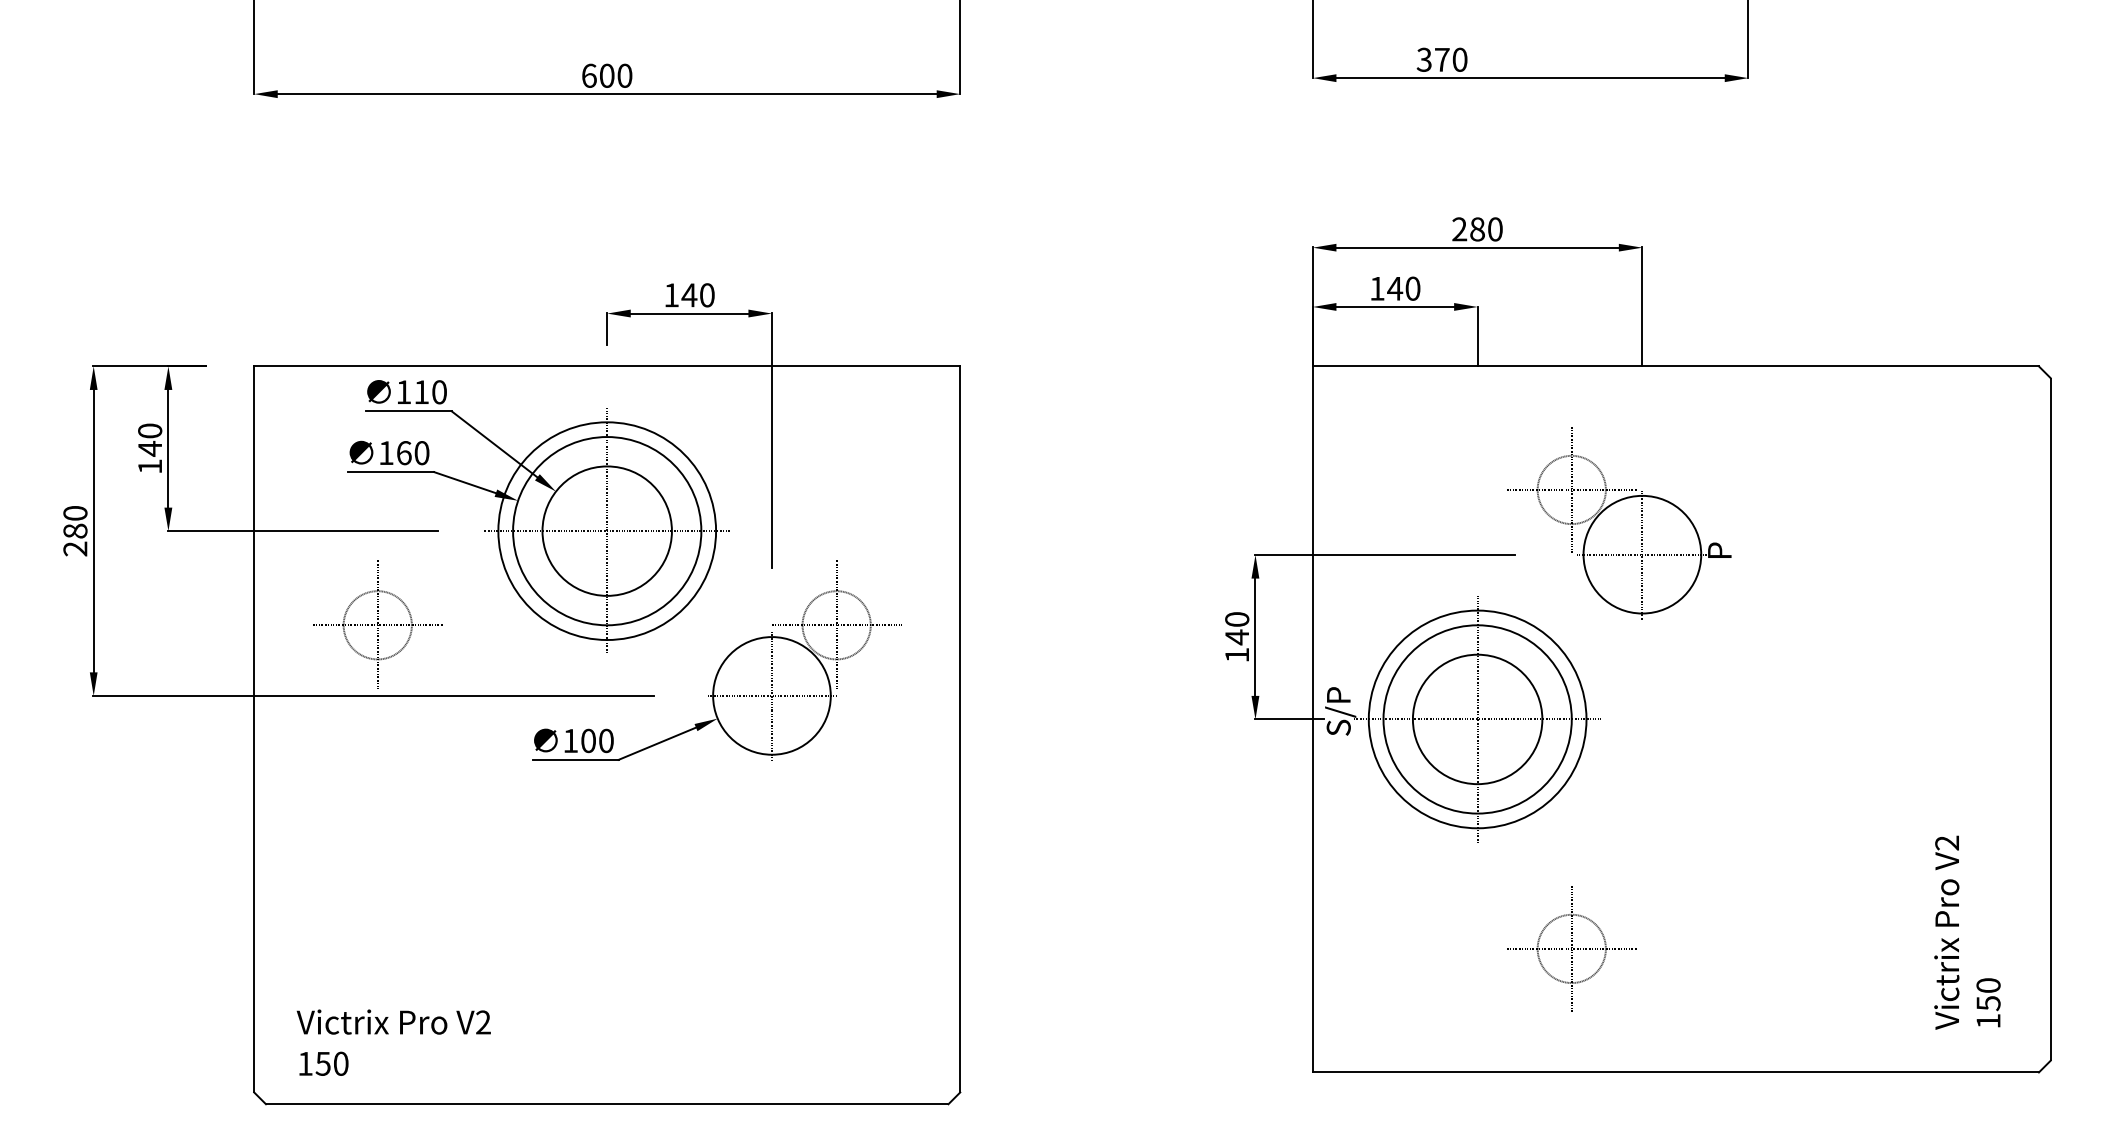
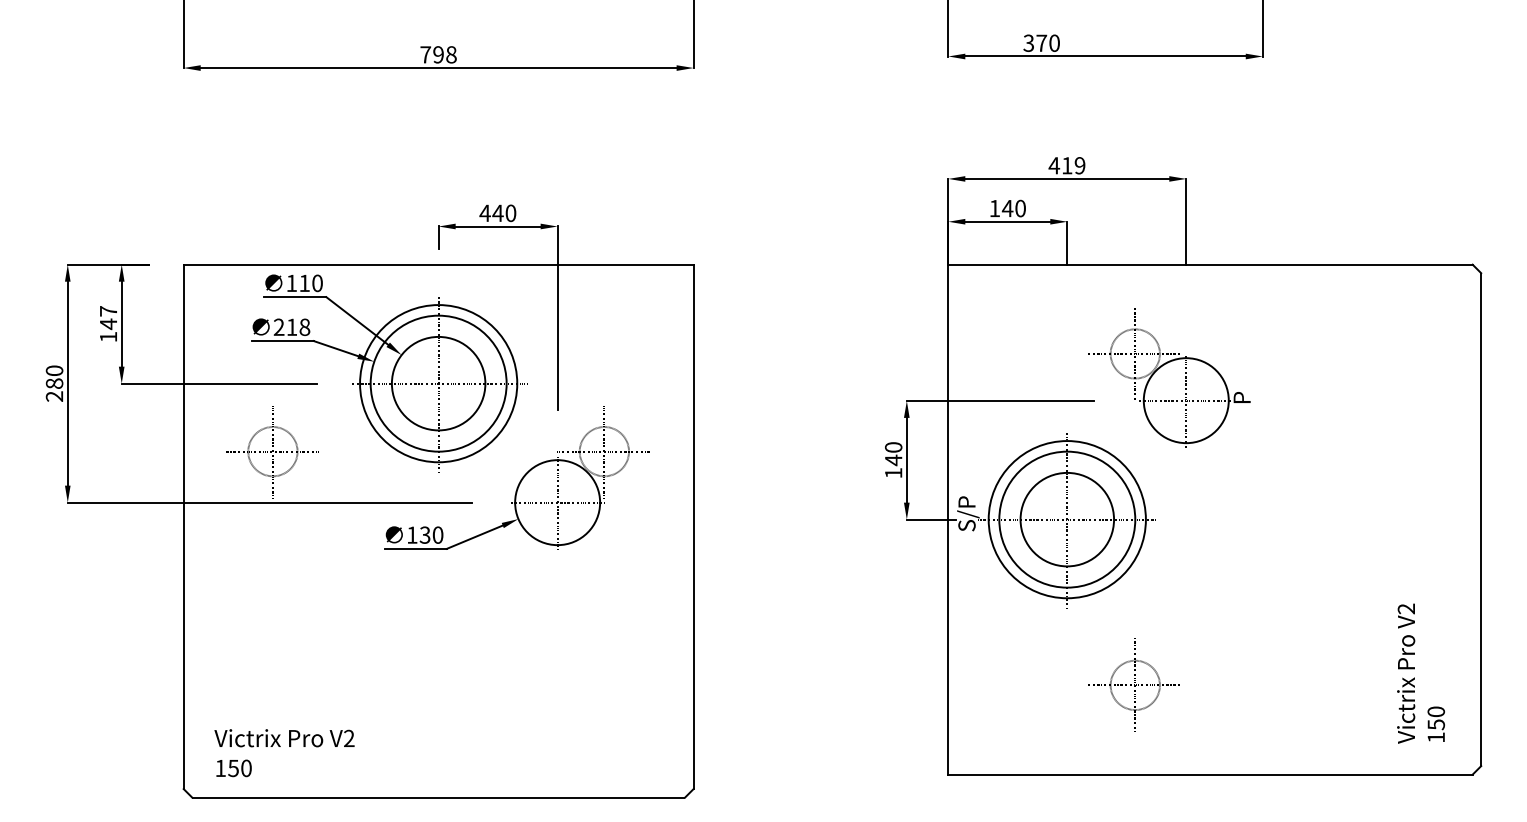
text: (607, 75) -> (438, 54), 600 -> 798
text: (1476, 229) -> (1066, 165), 280 -> 419
text: (670, 294) -> (484, 212), 140 -> 440
text: (150, 431) -> (108, 311), 140 -> 147
text: (403, 453) -> (291, 327), 160 -> 218
text: (587, 739) -> (424, 534), 100 -> 130

